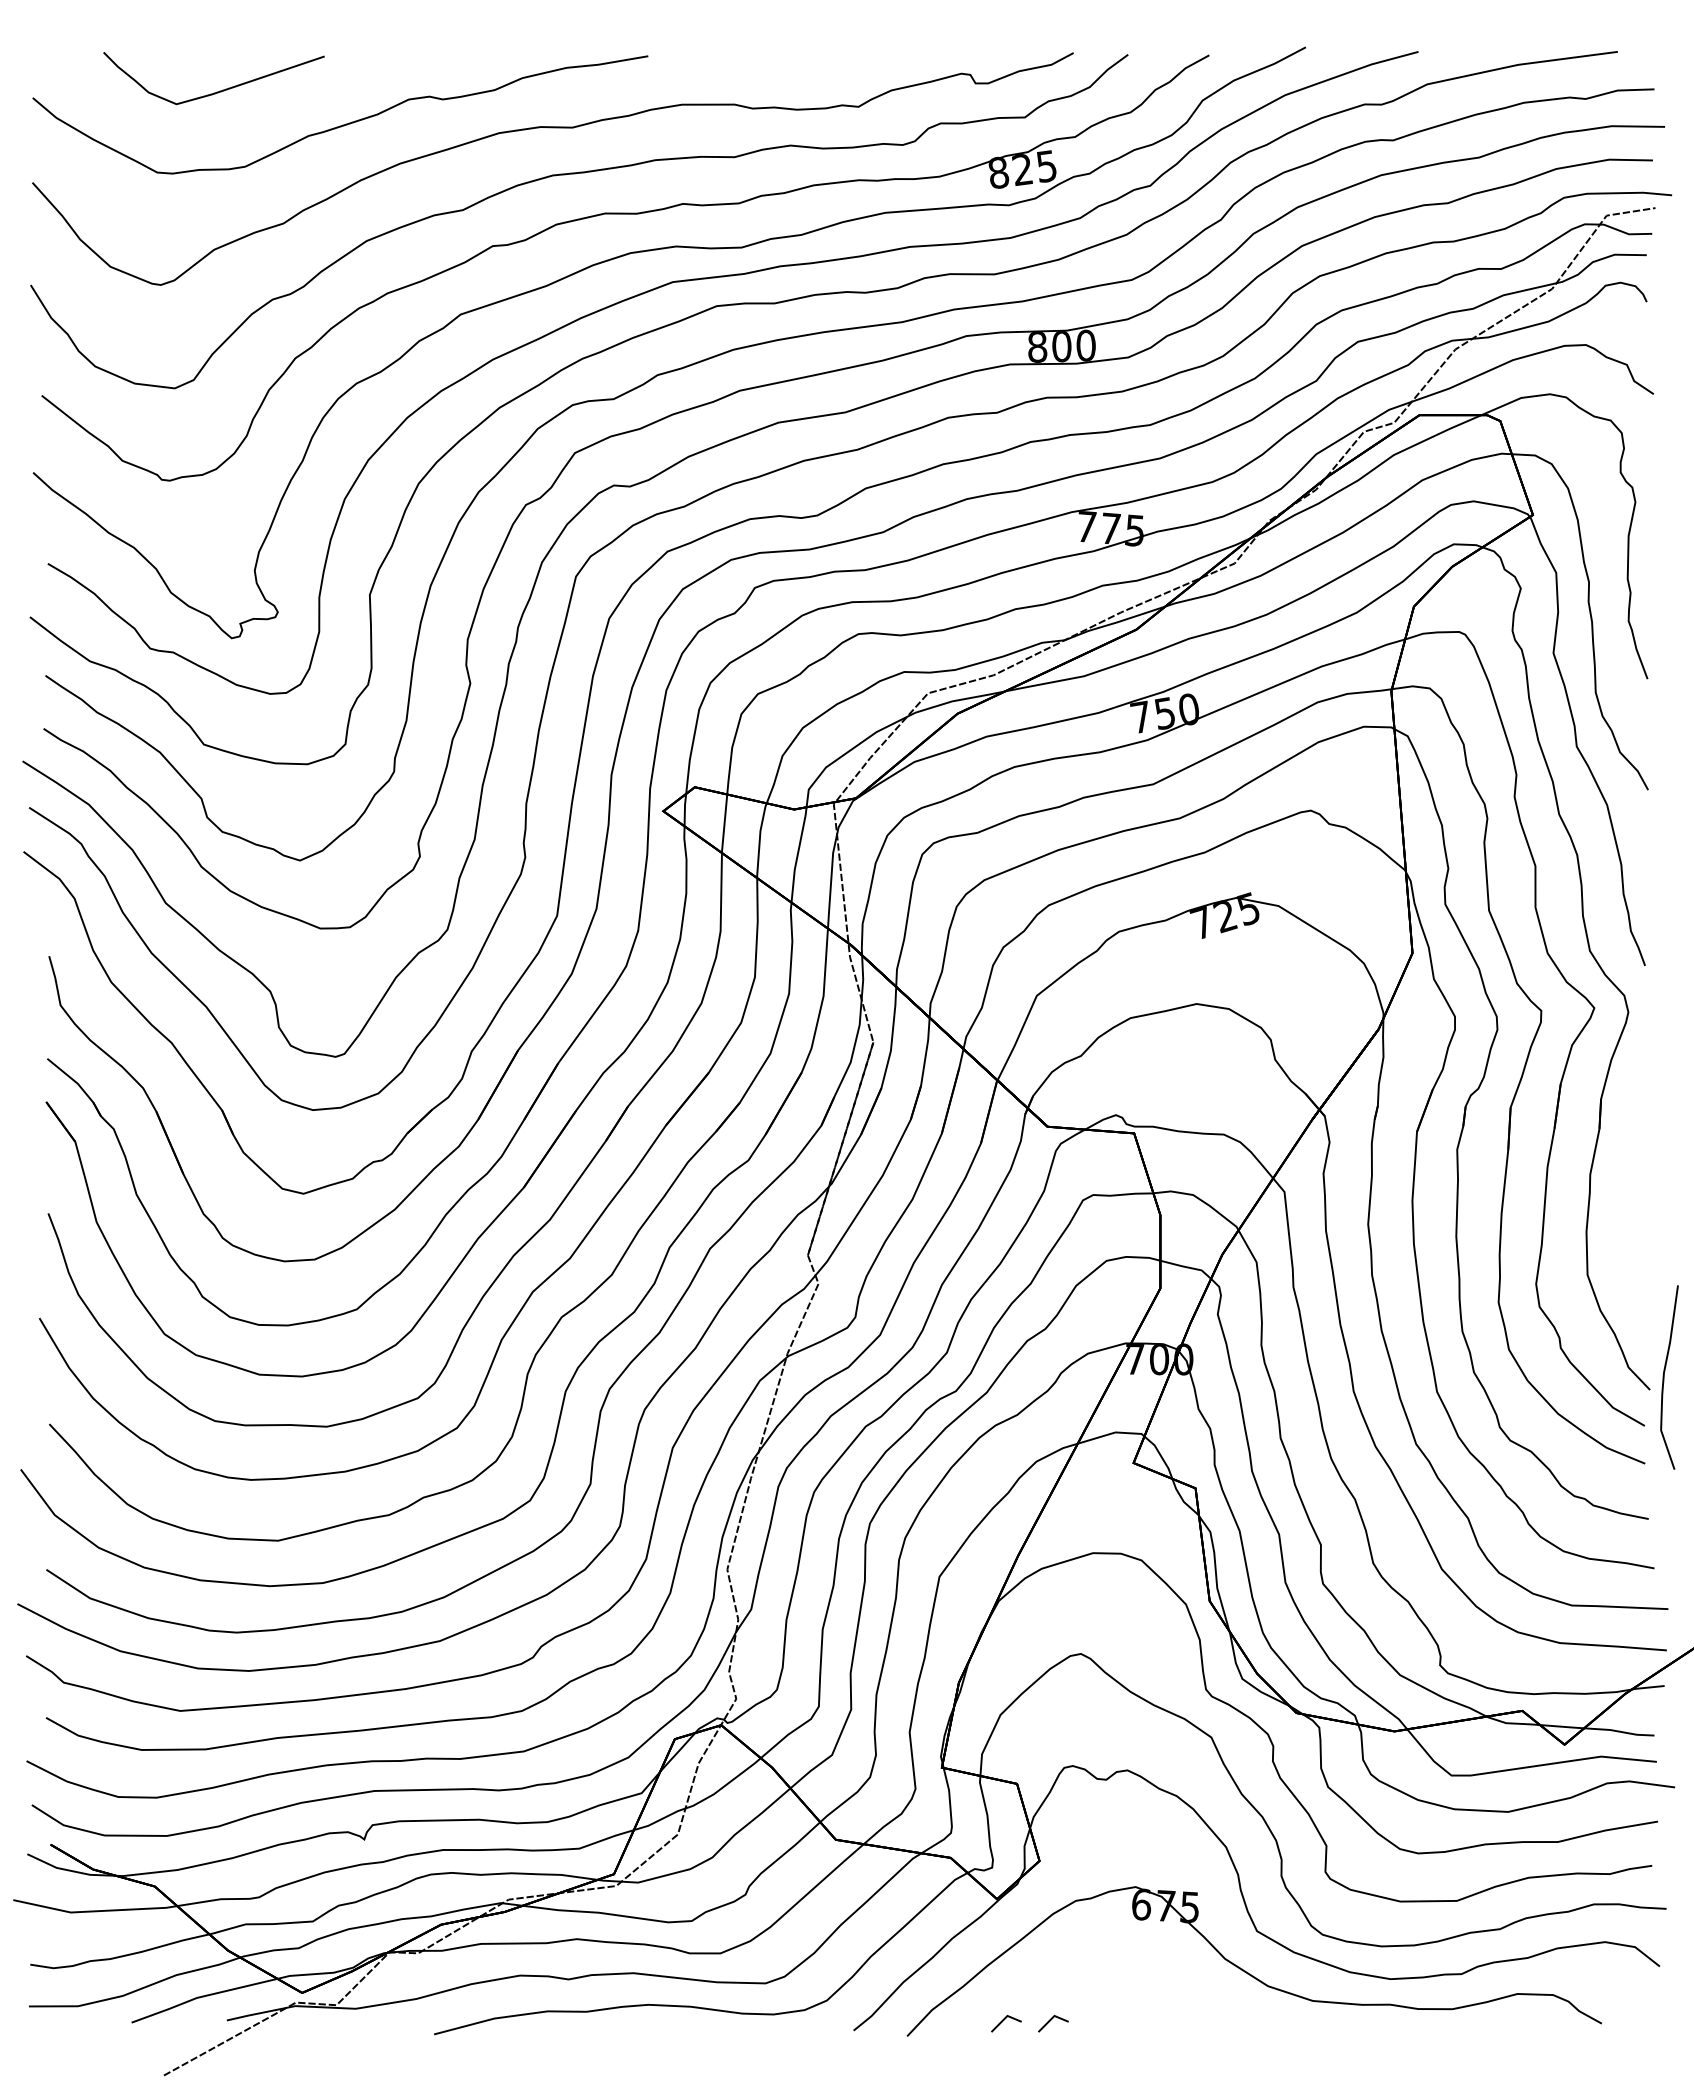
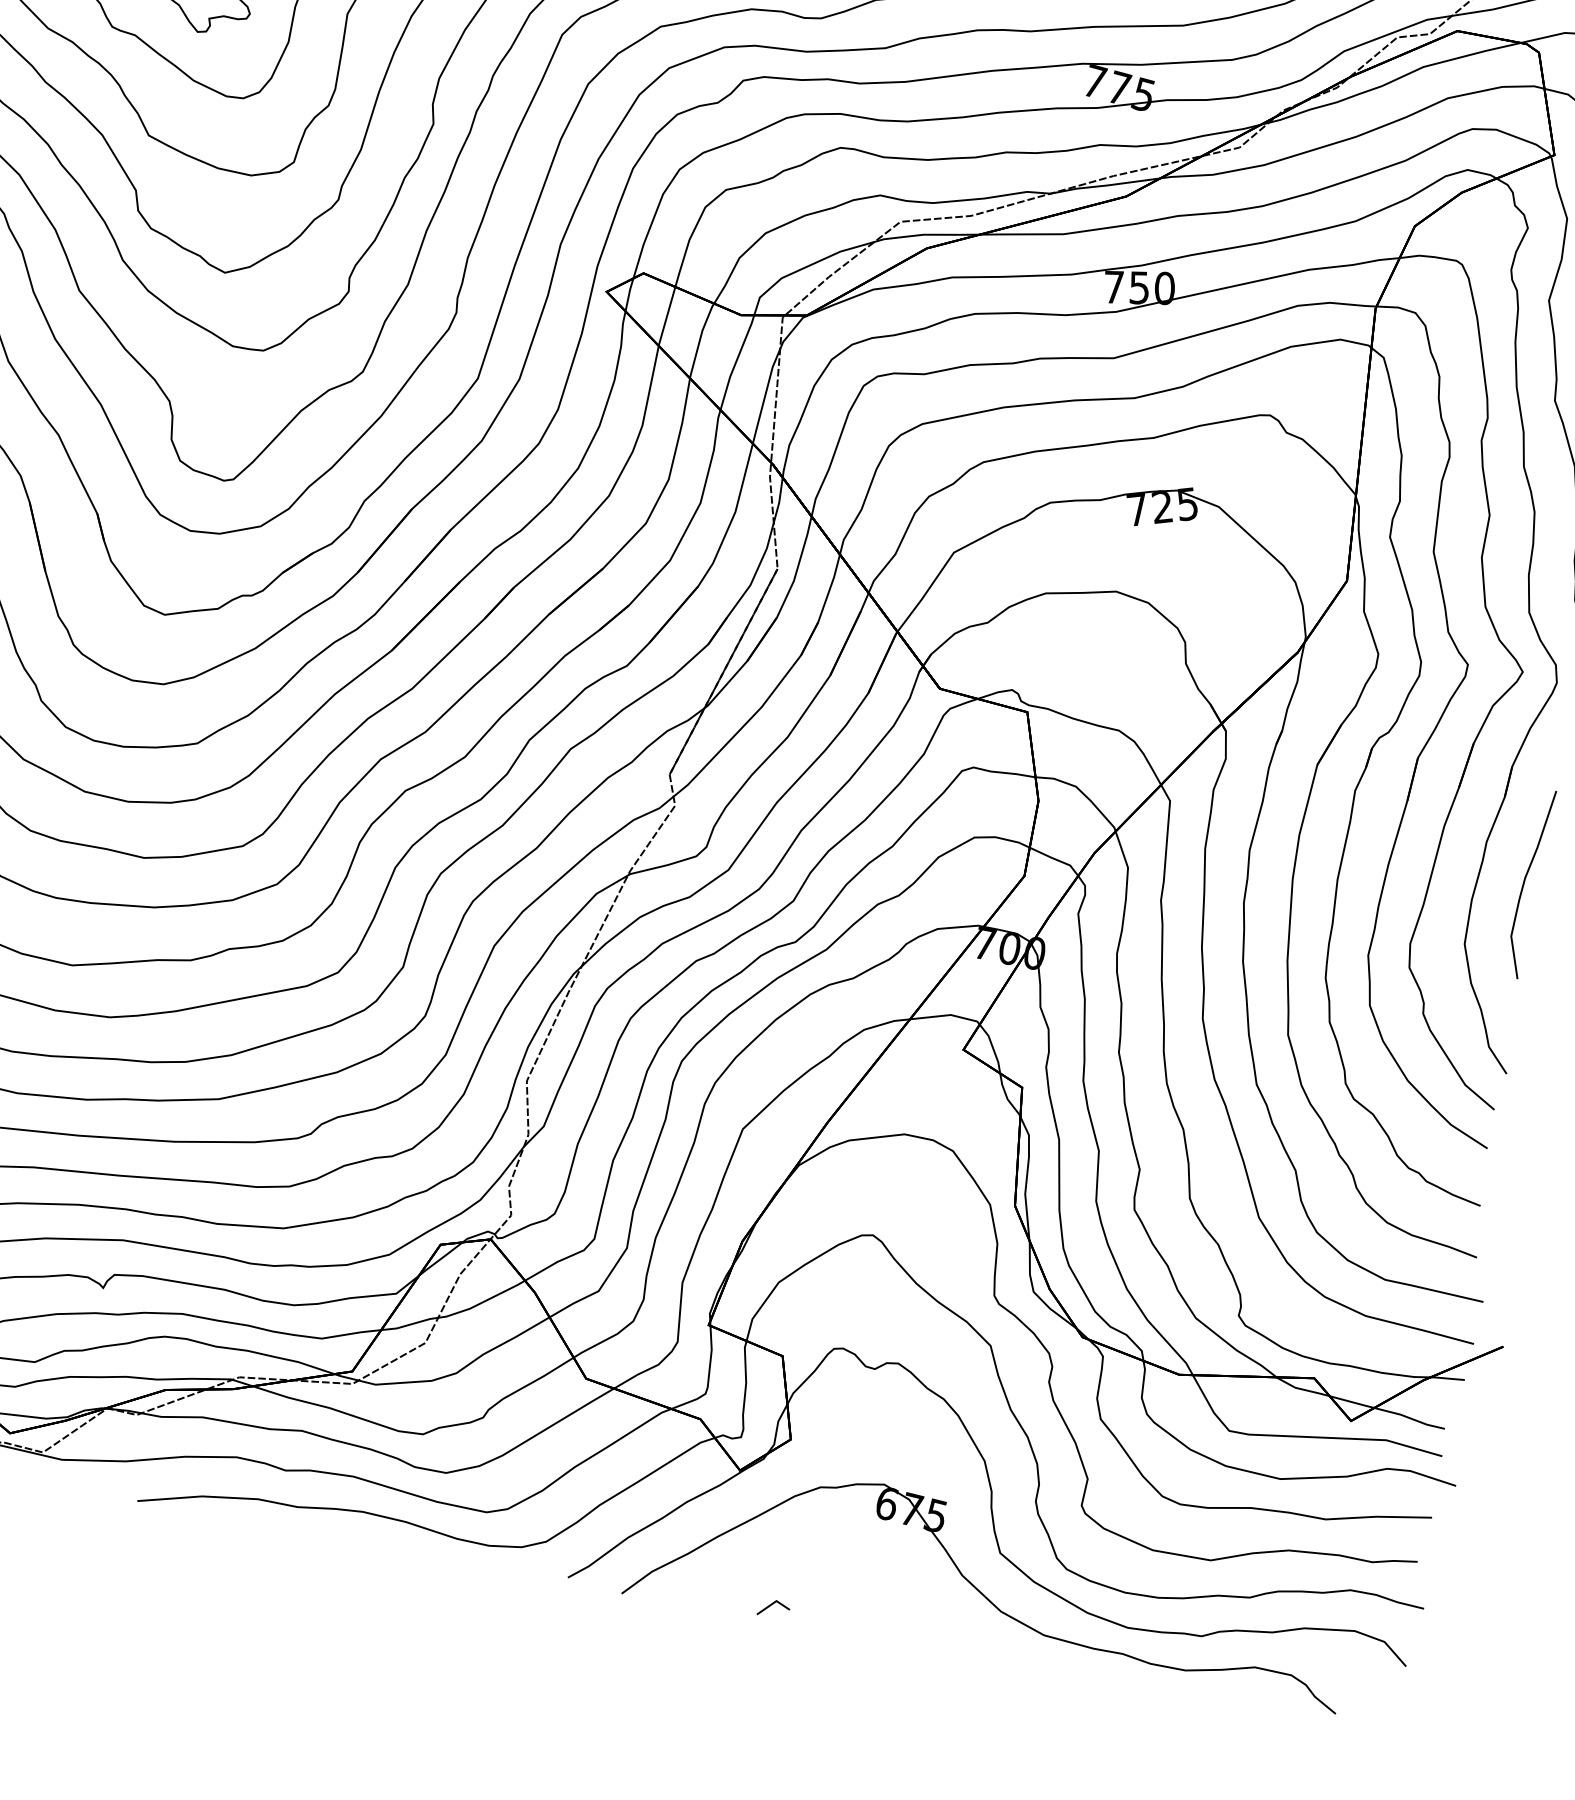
curve: (1664, 1377) -> (1524, 882), moved
line: (1004, 2020) -> (724, 1596), removed

